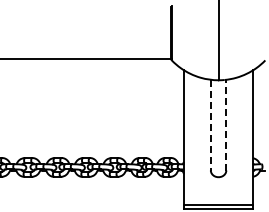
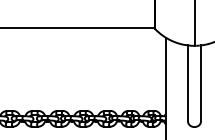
line: (226, 124) -> (201, 82), dashed -> solid
line: (210, 125) -> (187, 83), dashed -> solid

